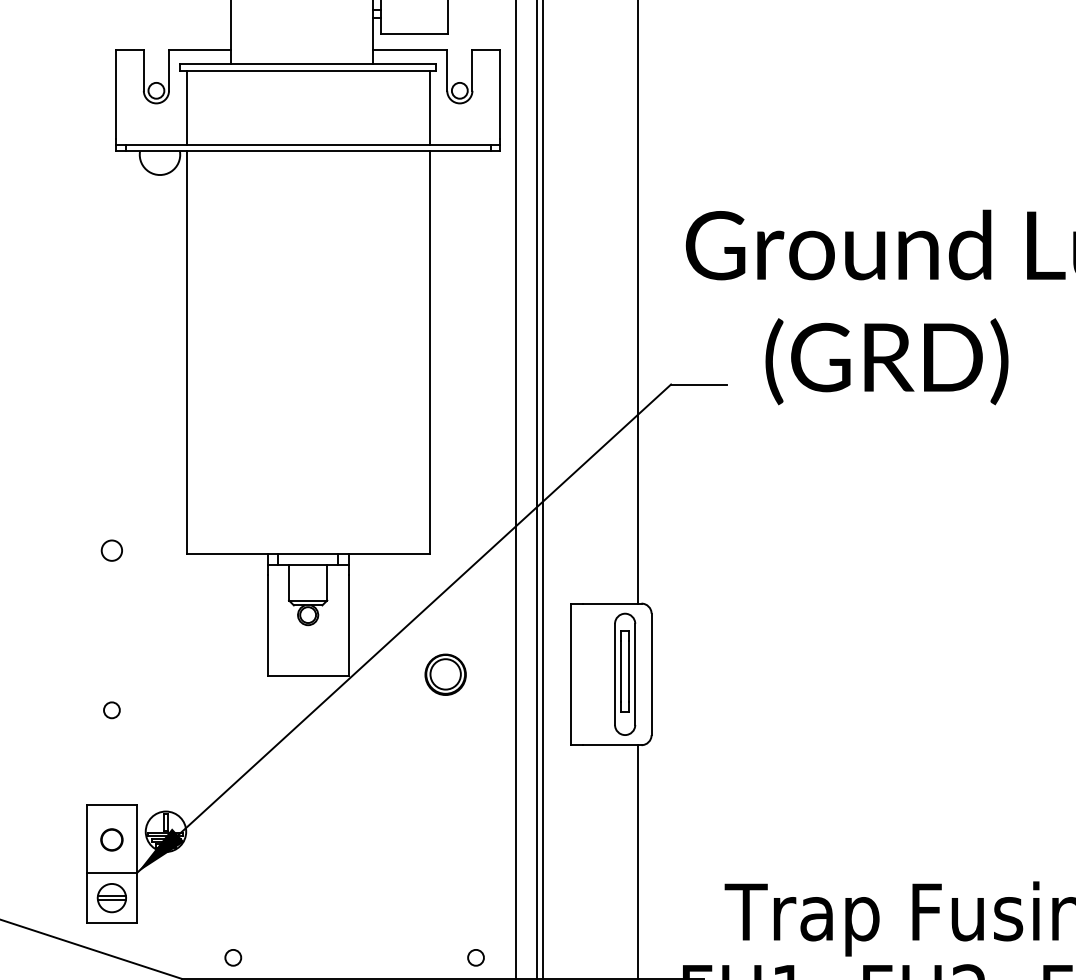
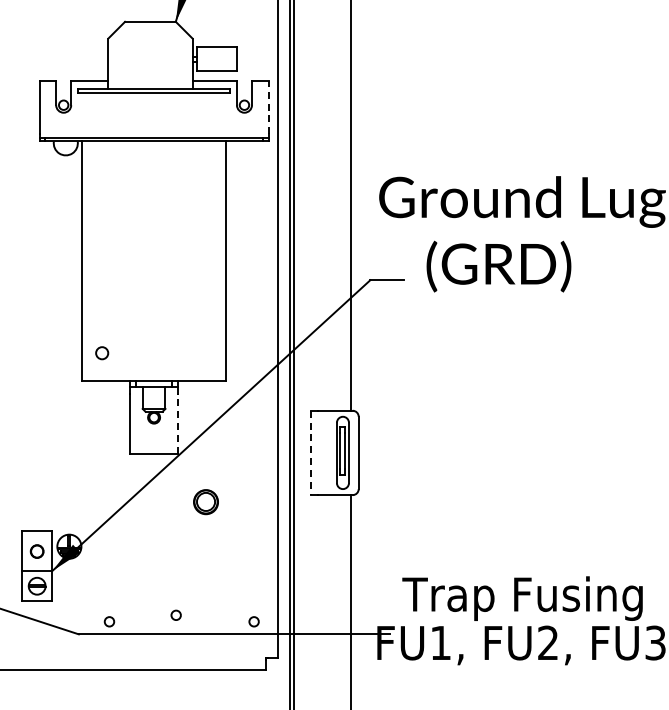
line: (500, 94) -> (268, 107), solid -> dashed
line: (186, 108) -> (81, 115), removed
line: (429, 108) -> (226, 115), removed
circle: (112, 551) -> (102, 353), moved
line: (349, 624) -> (178, 423), solid -> dashed
part: (444, 675) -> (205, 502), moved
line: (570, 675) -> (310, 453), solid -> dashed
circle: (110, 708) -> (175, 614), moved

